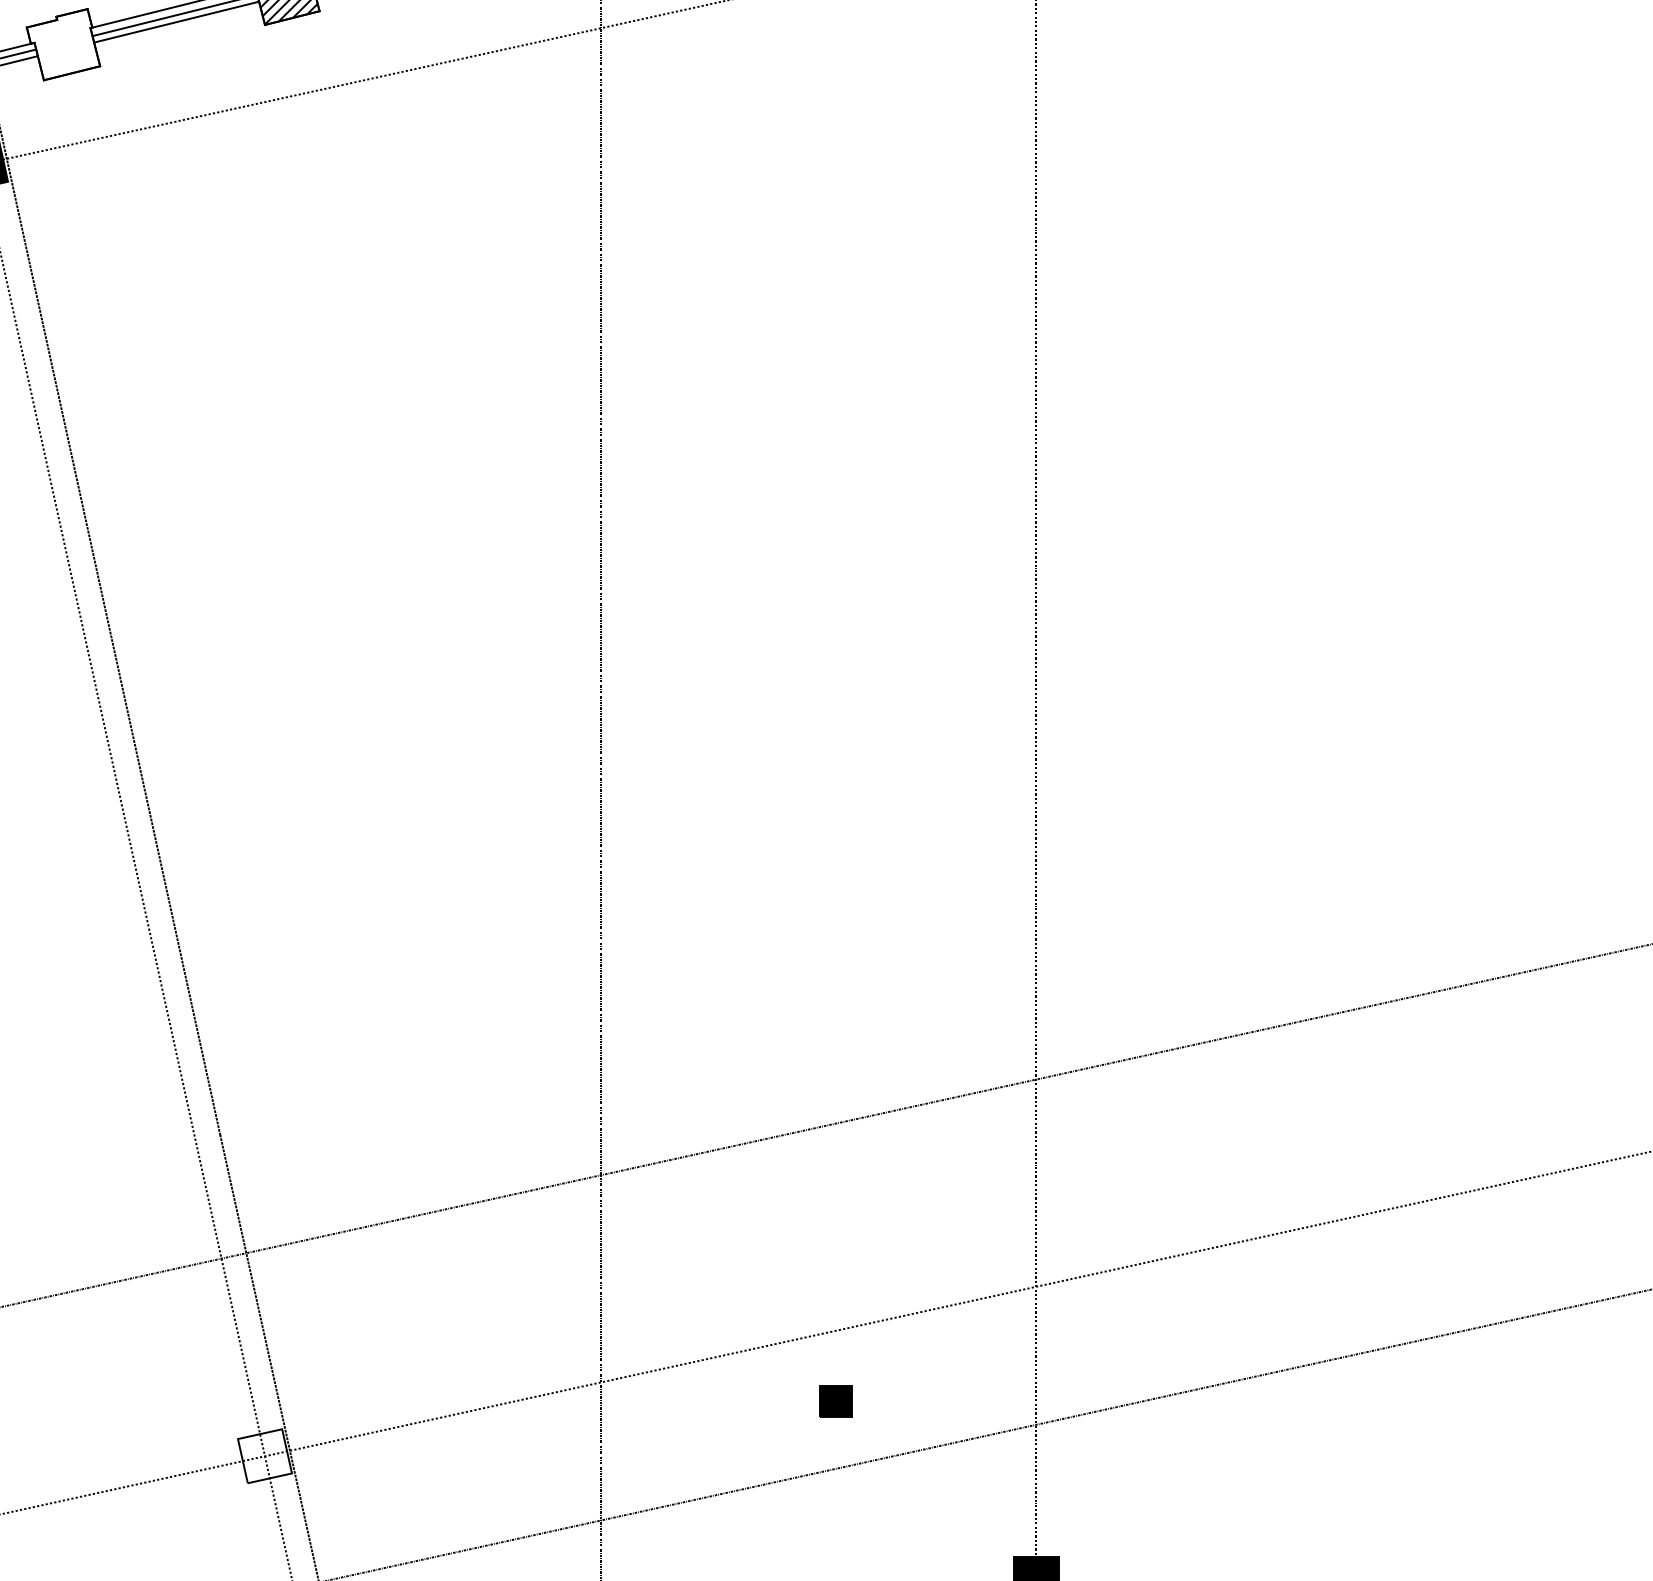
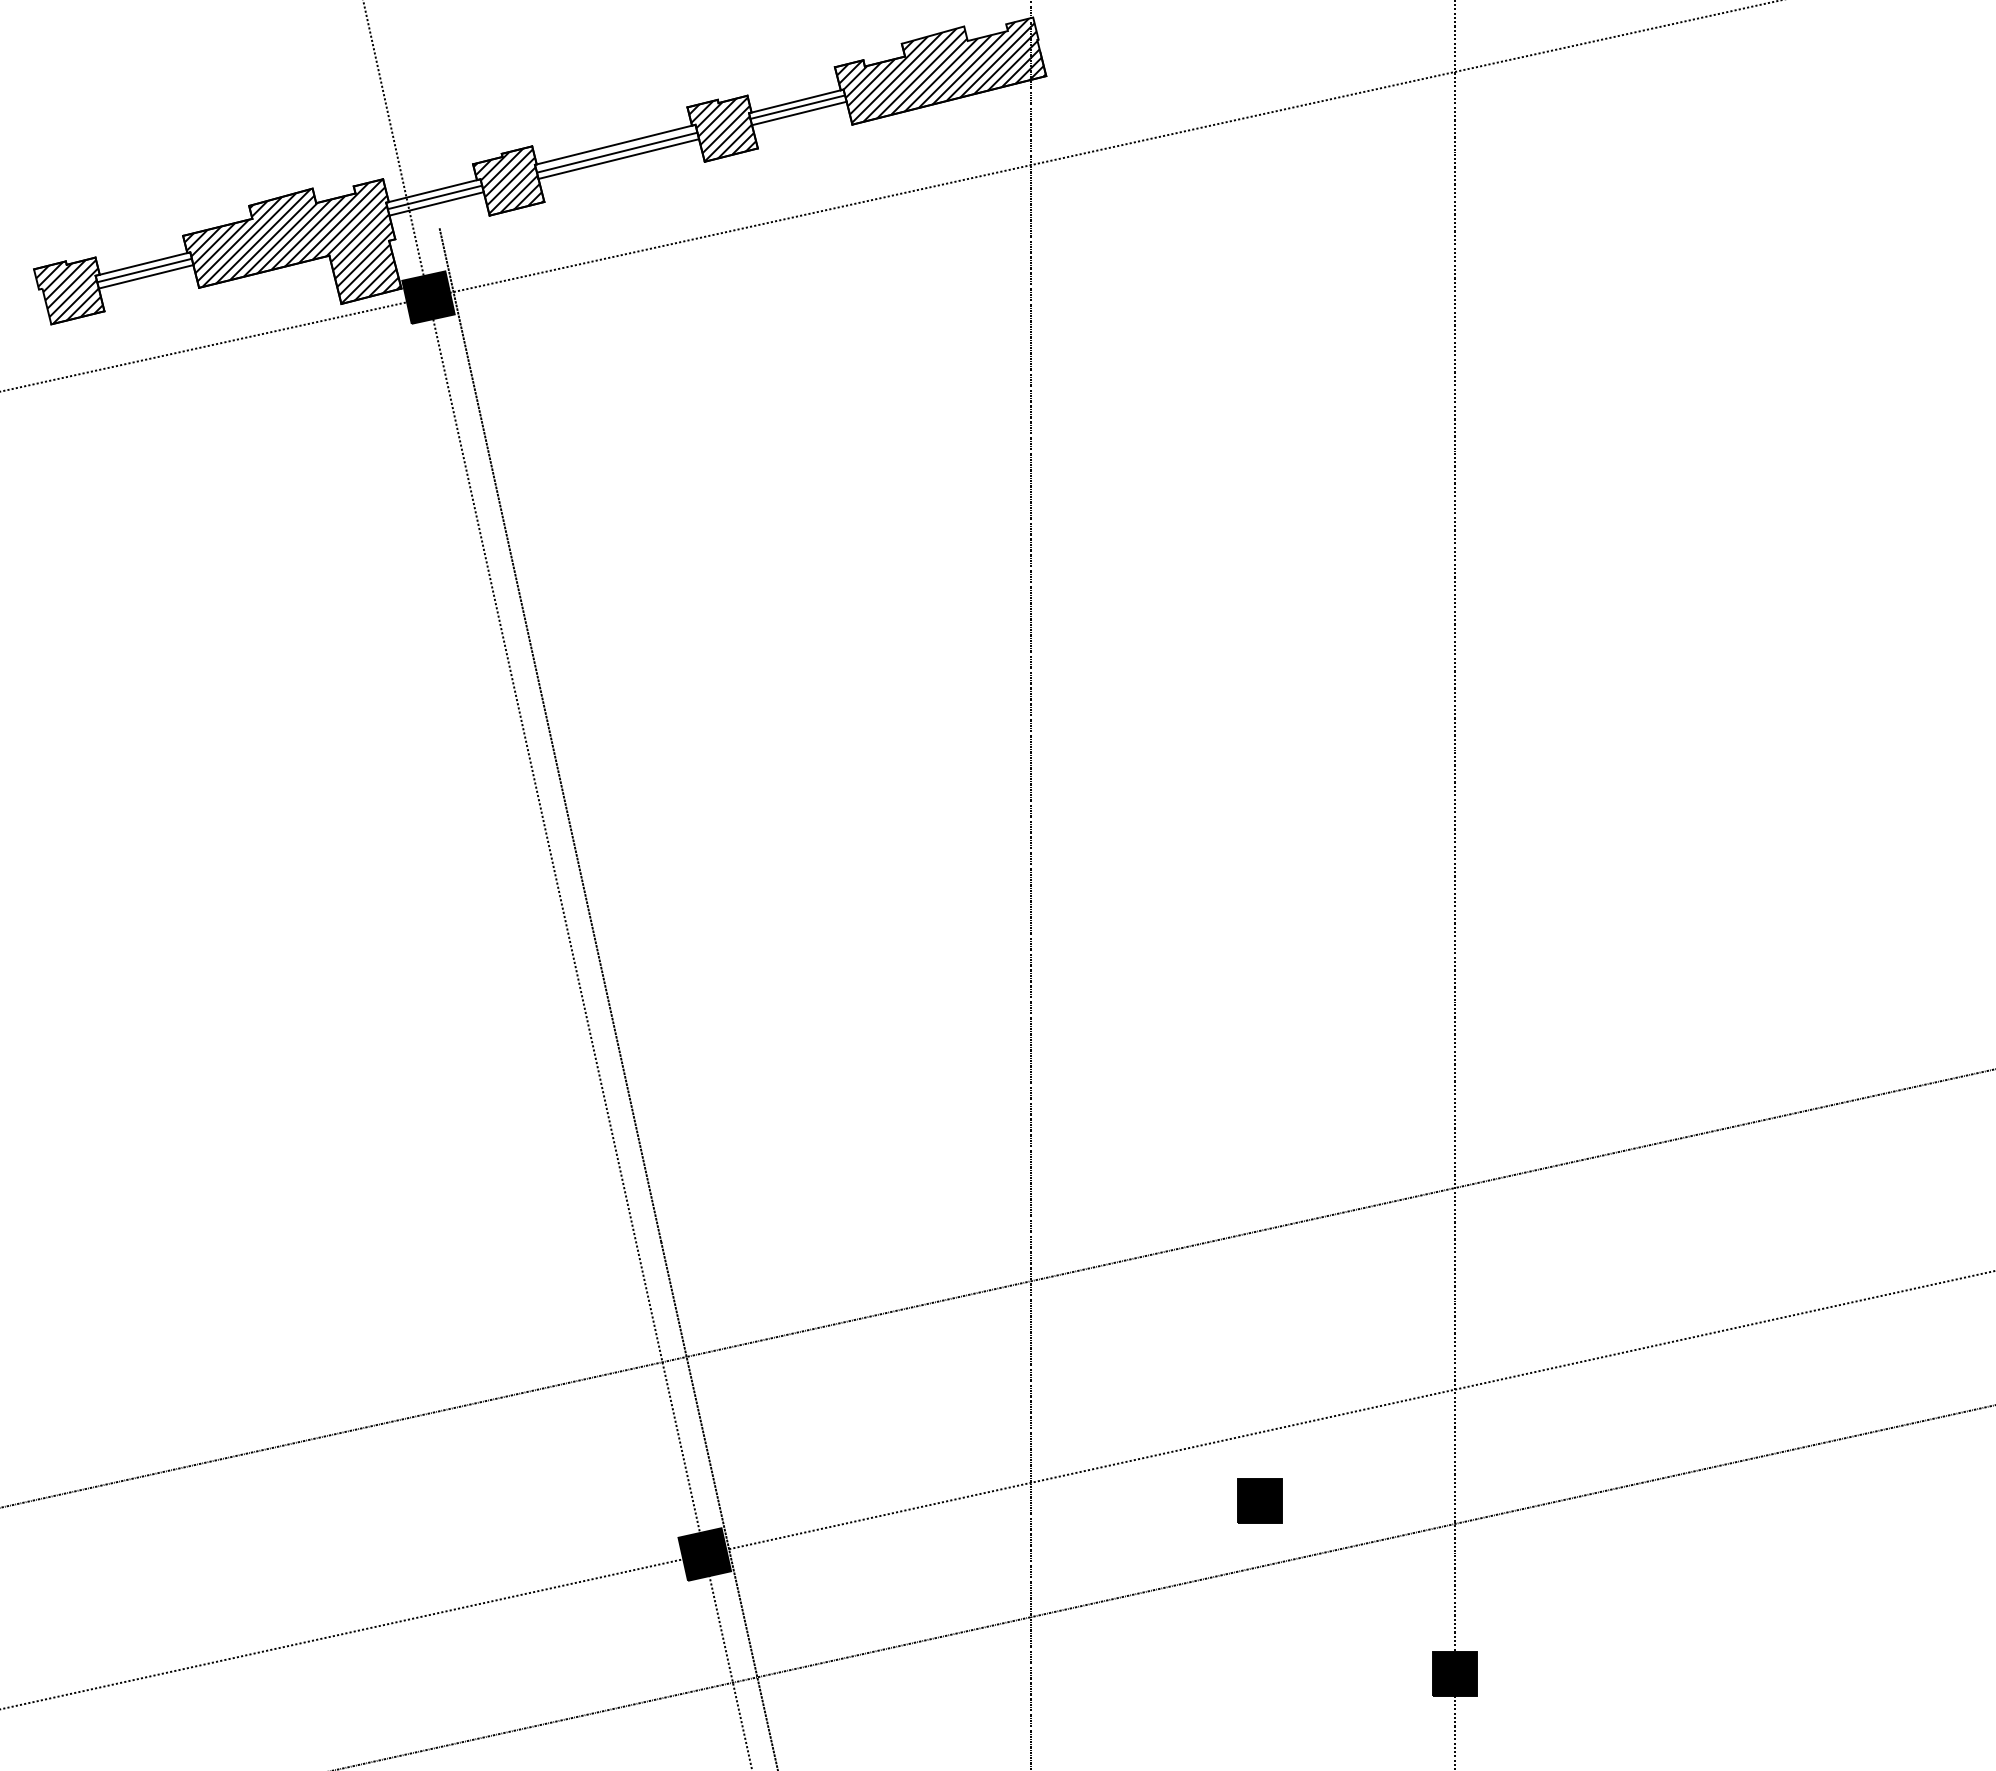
hatch: (63, 44) -> (508, 180), added
part: (835, 1400) -> (1259, 1500), size x1.43
fill: (264, 1456) -> (704, 1554), added

